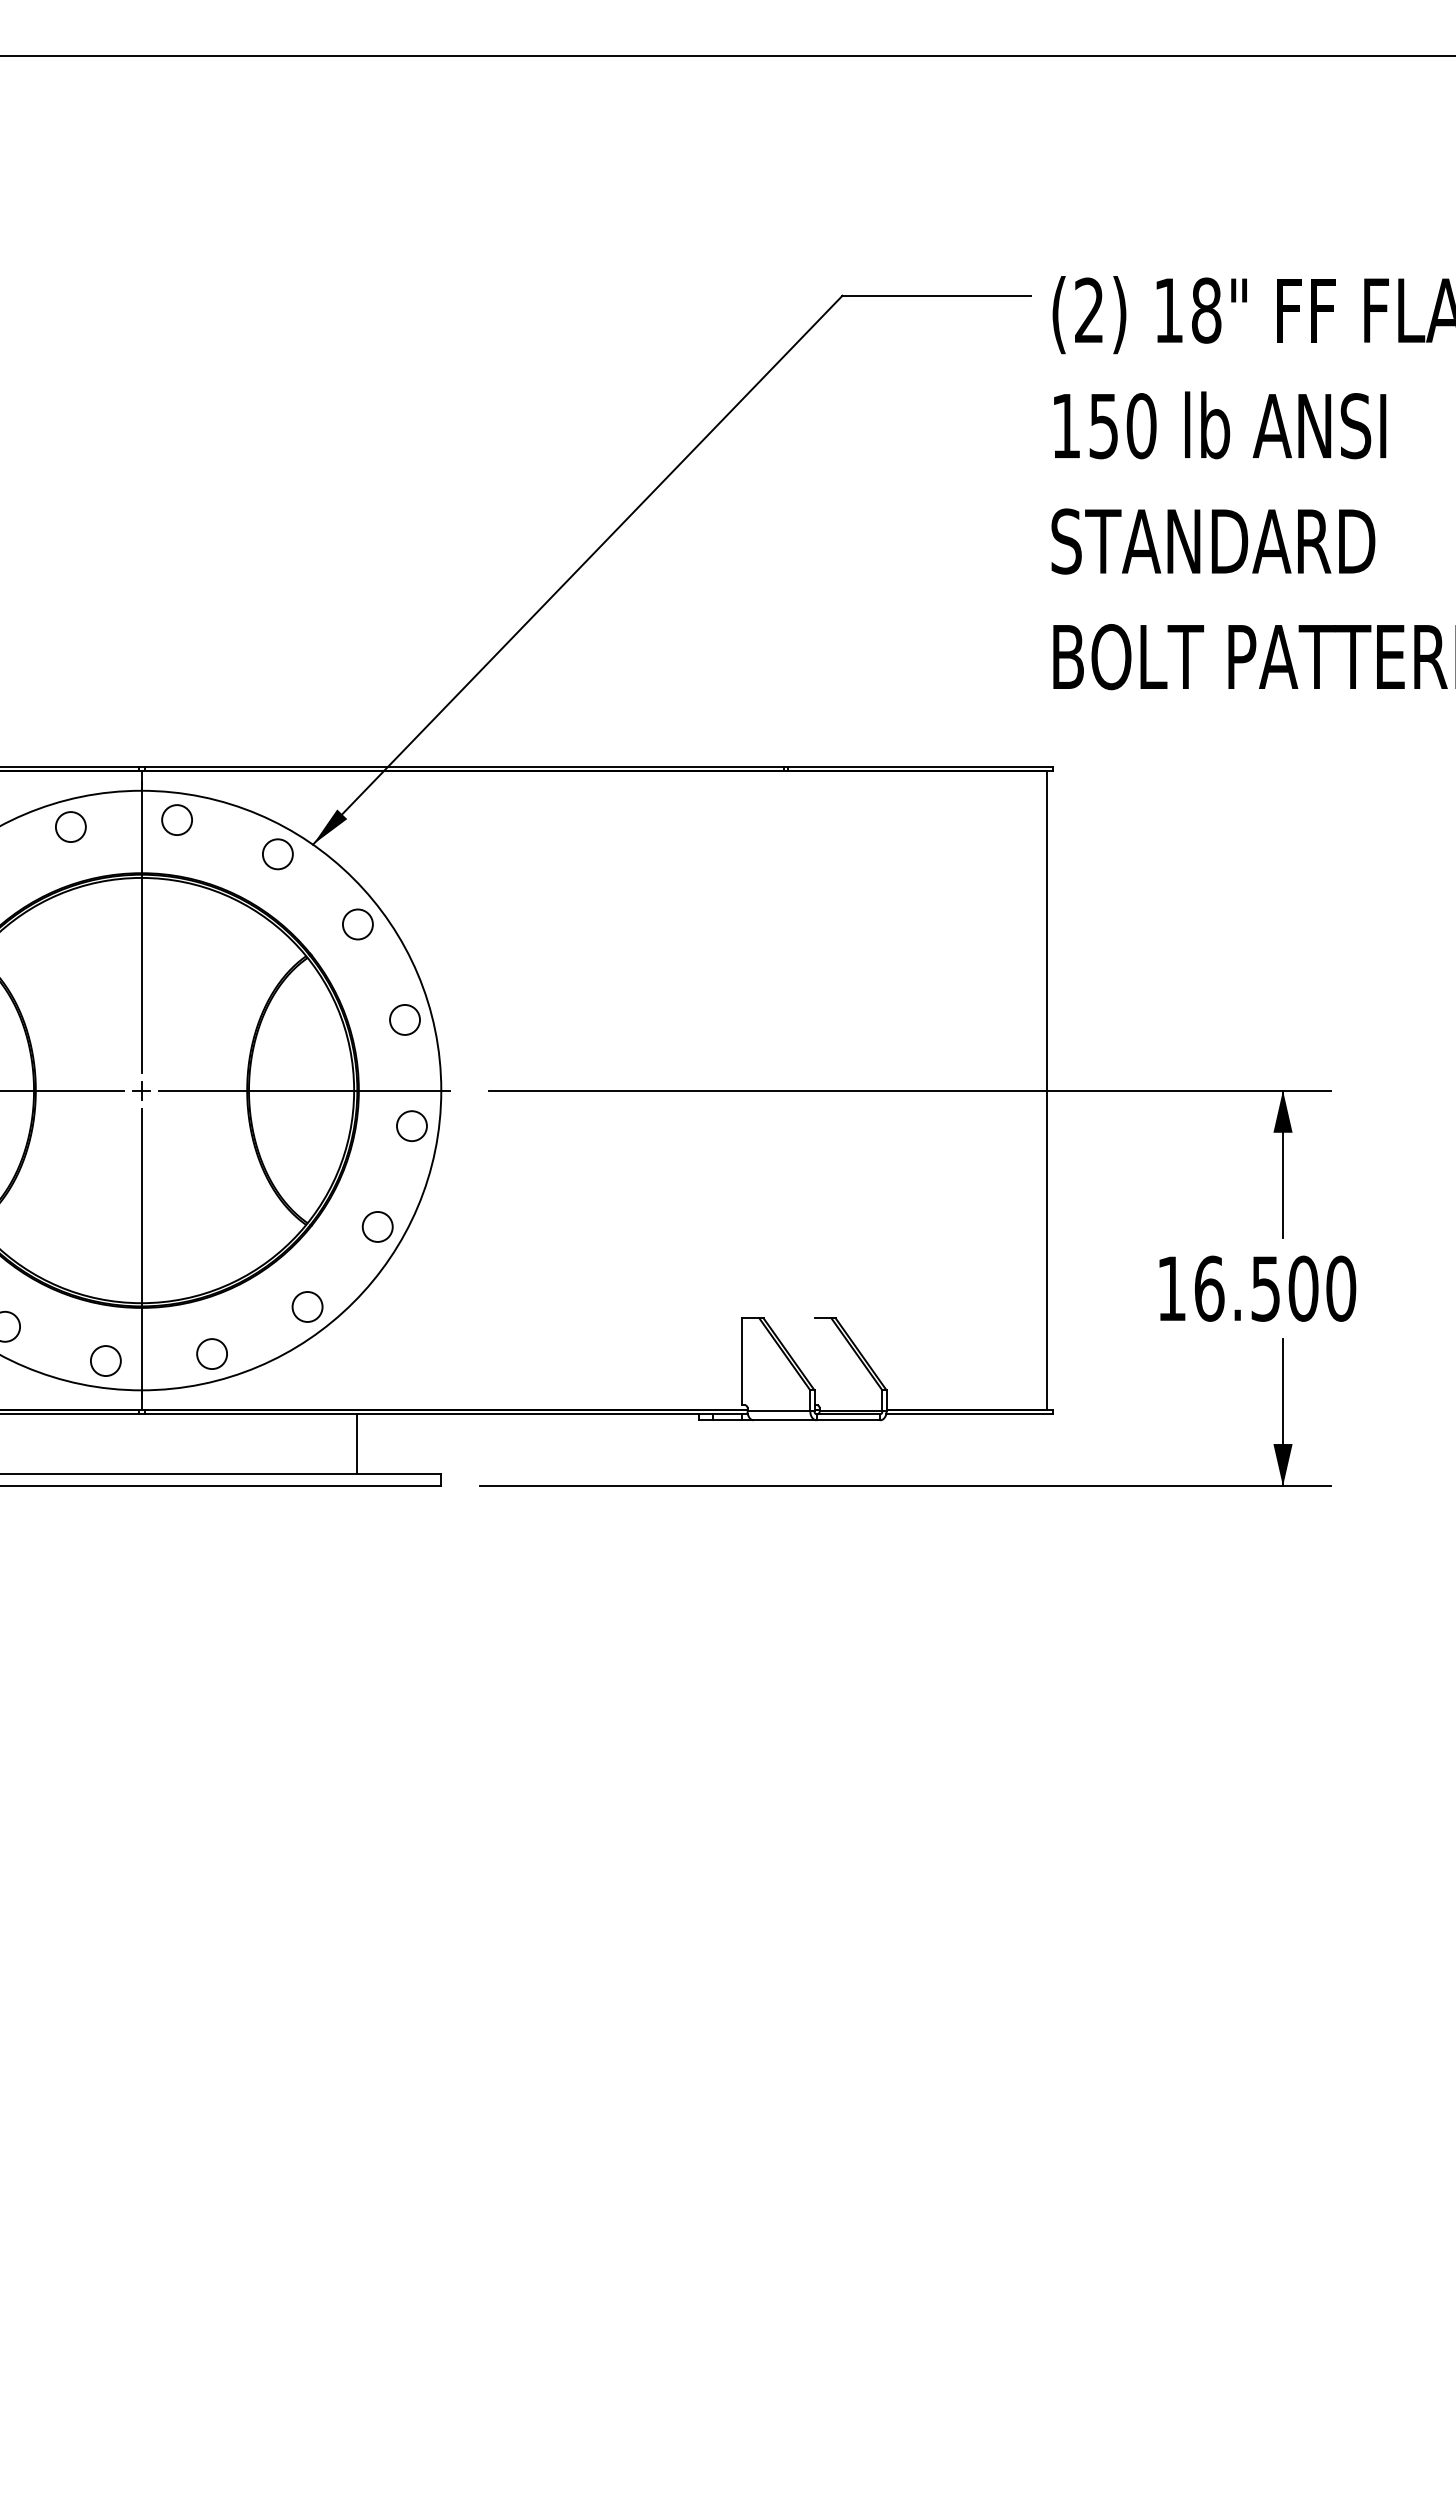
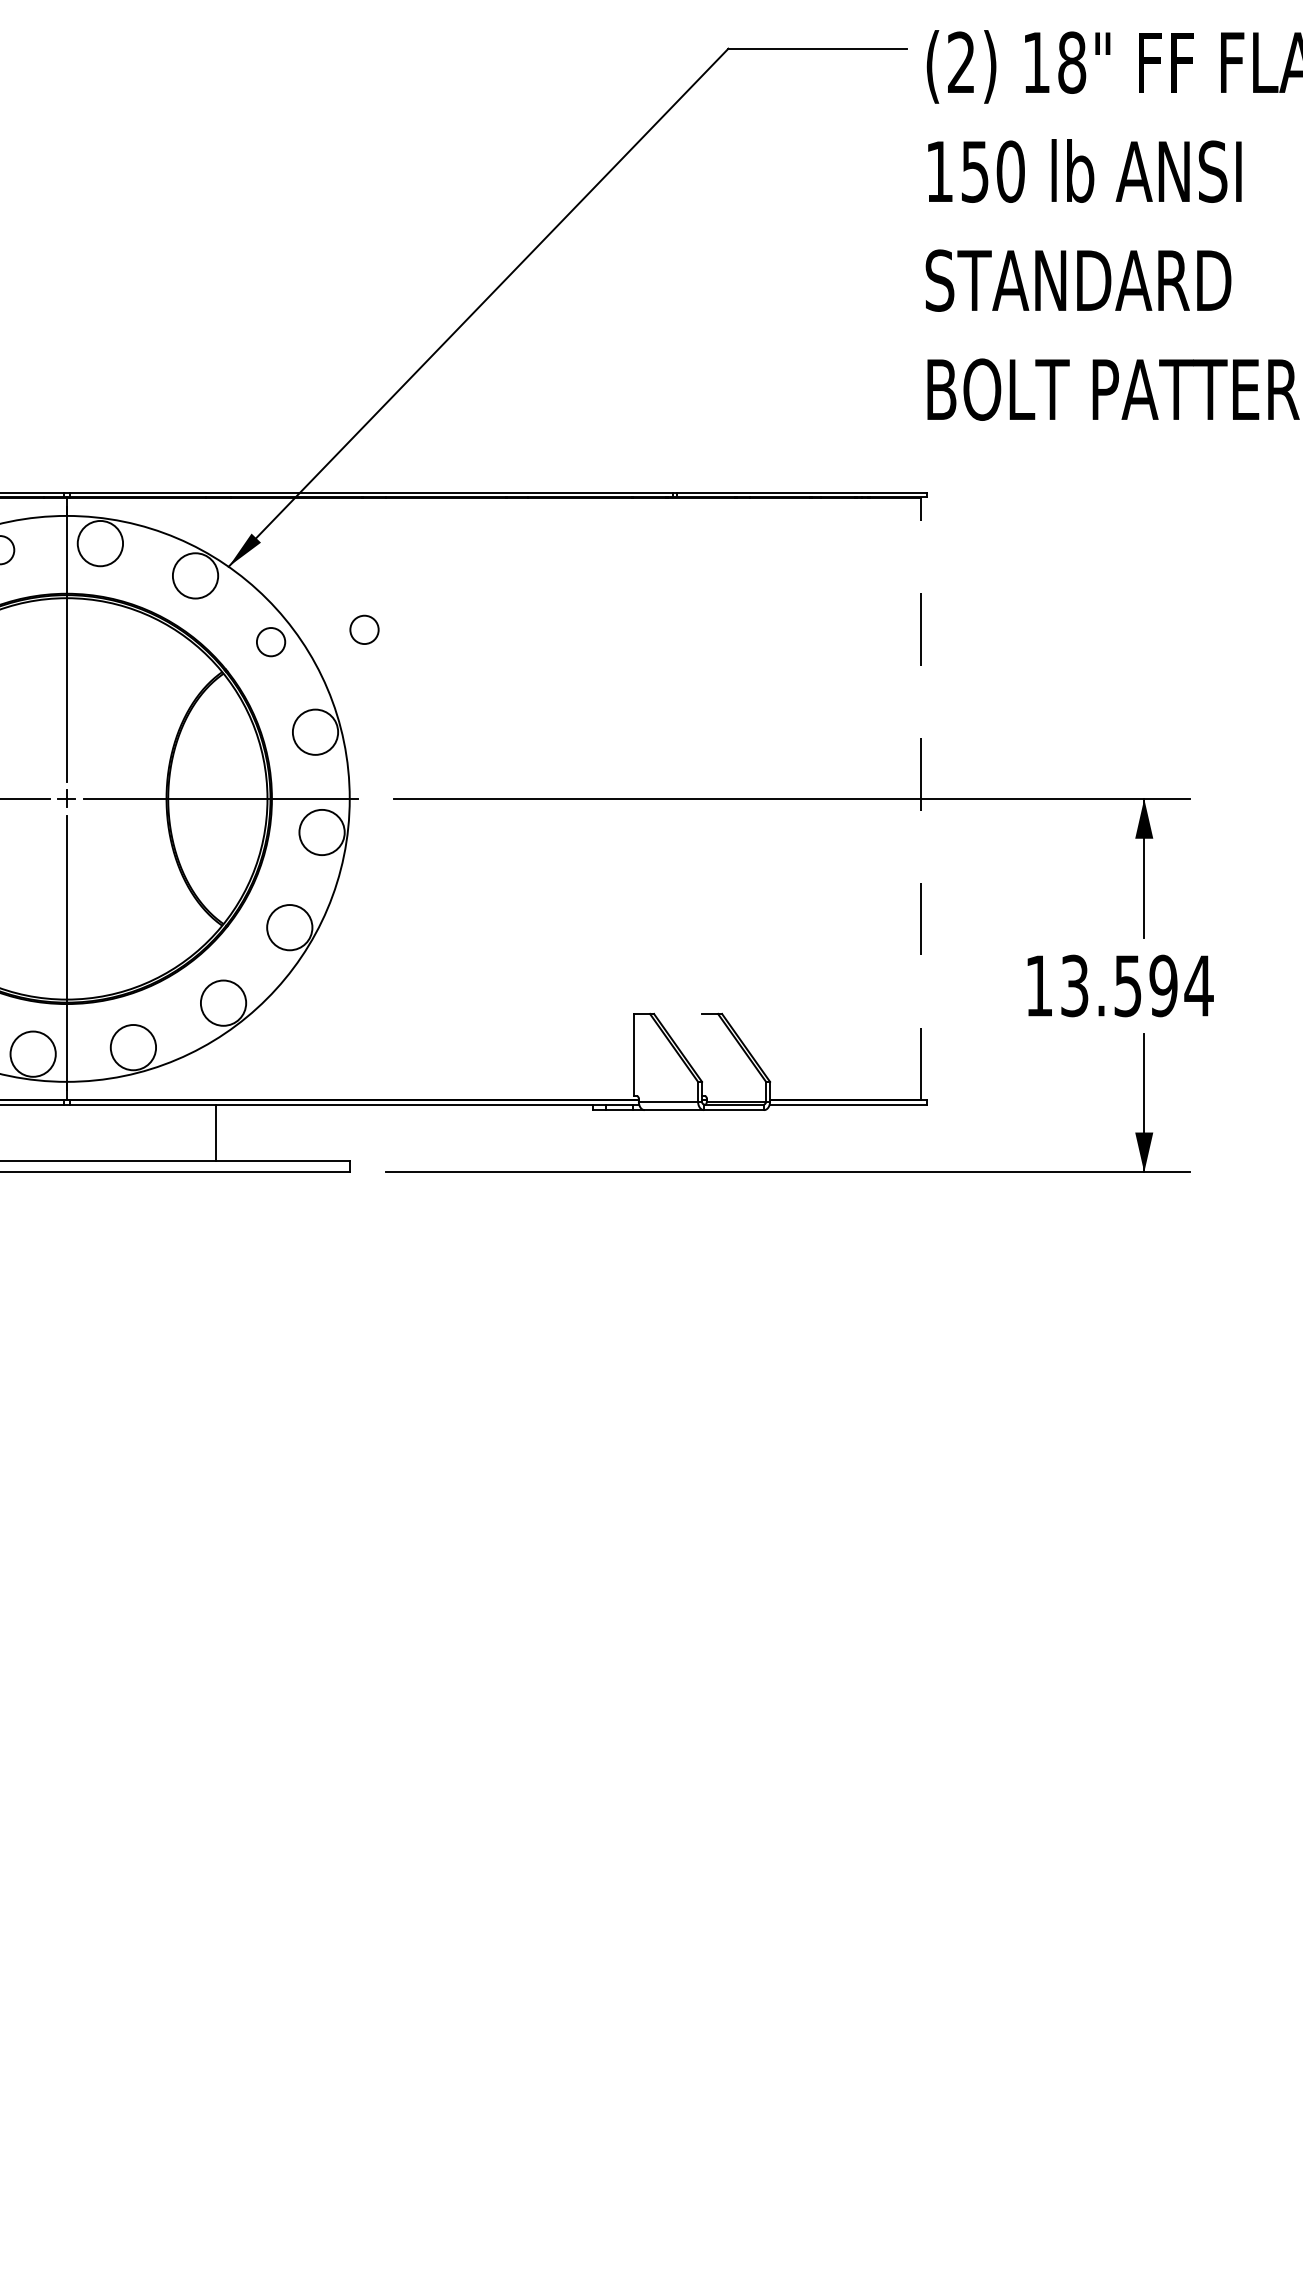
circle: (177, 820) -> (100, 543), size x1.6
circle: (277, 854) -> (195, 576), size x1.6
circle: (456, 911) -> (364, 629), added
circle: (405, 1019) -> (315, 731), size x1.6
line: (1046, 1090) -> (921, 798), solid -> dashed
circle: (411, 1126) -> (321, 832), size x1.6
circle: (377, 1226) -> (289, 927), size x1.6
text: (1275, 1288) -> (1137, 985), 16.500 -> 13.594
circle: (307, 1306) -> (223, 1002), size x1.6
circle: (212, 1354) -> (133, 1048), size x1.6
circle: (105, 1361) -> (32, 1054), size x1.6
line: (357, 1444) -> (215, 1132), moved

